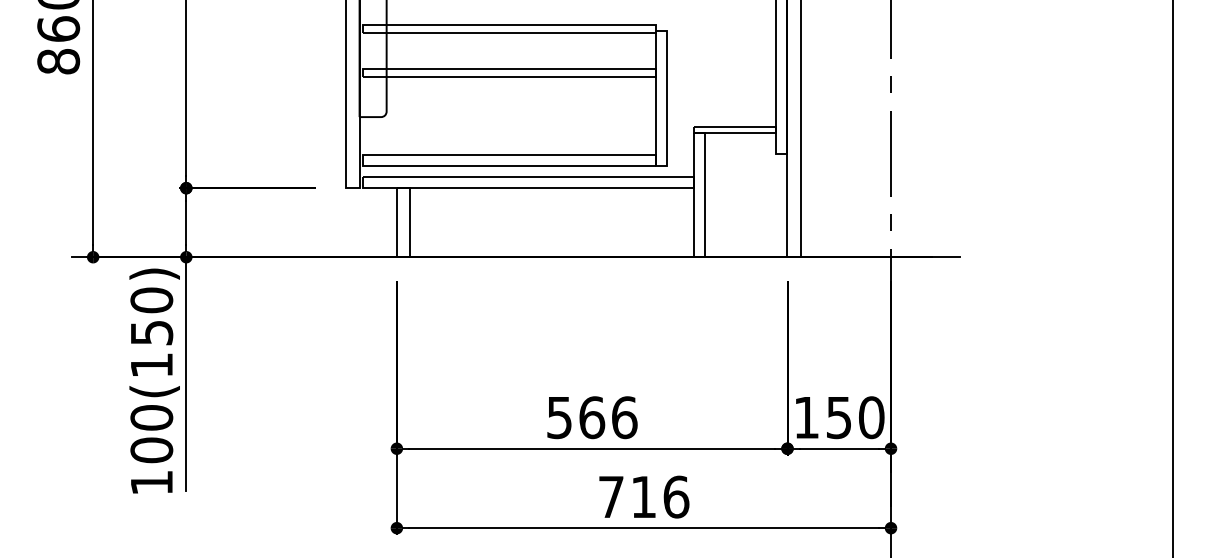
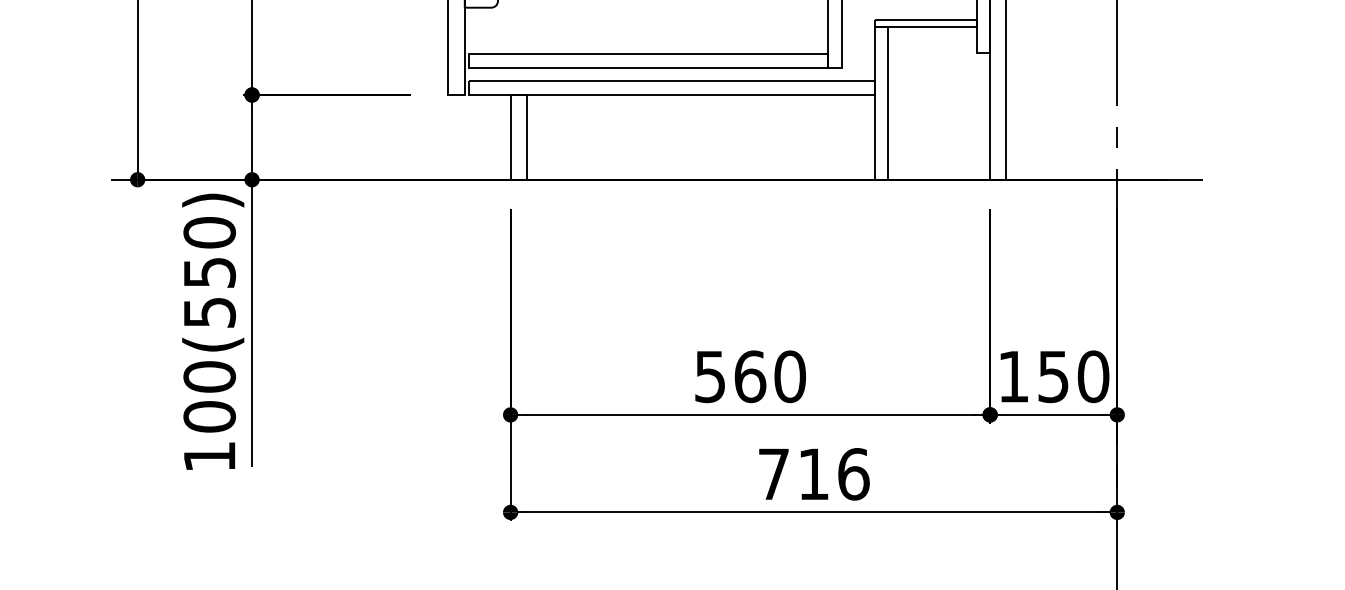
text: (152, 365) -> (210, 312), 100(150) -> 100(550)
text: (624, 417) -> (790, 376), 566 -> 560

